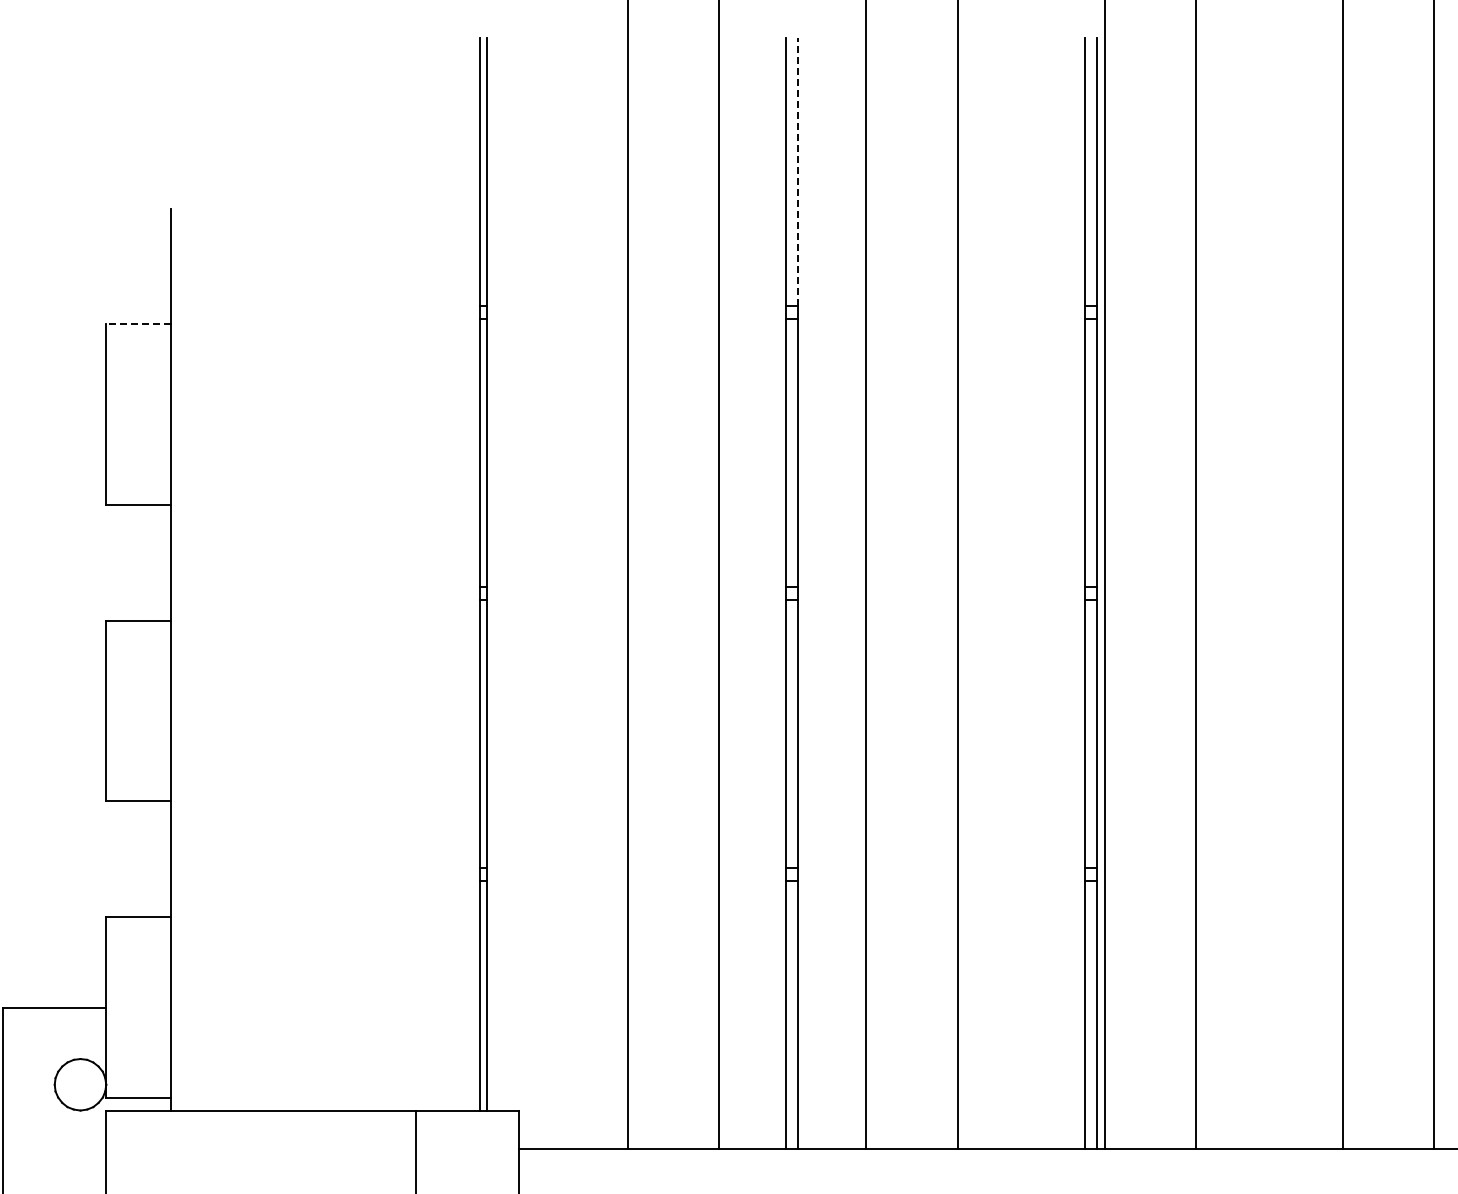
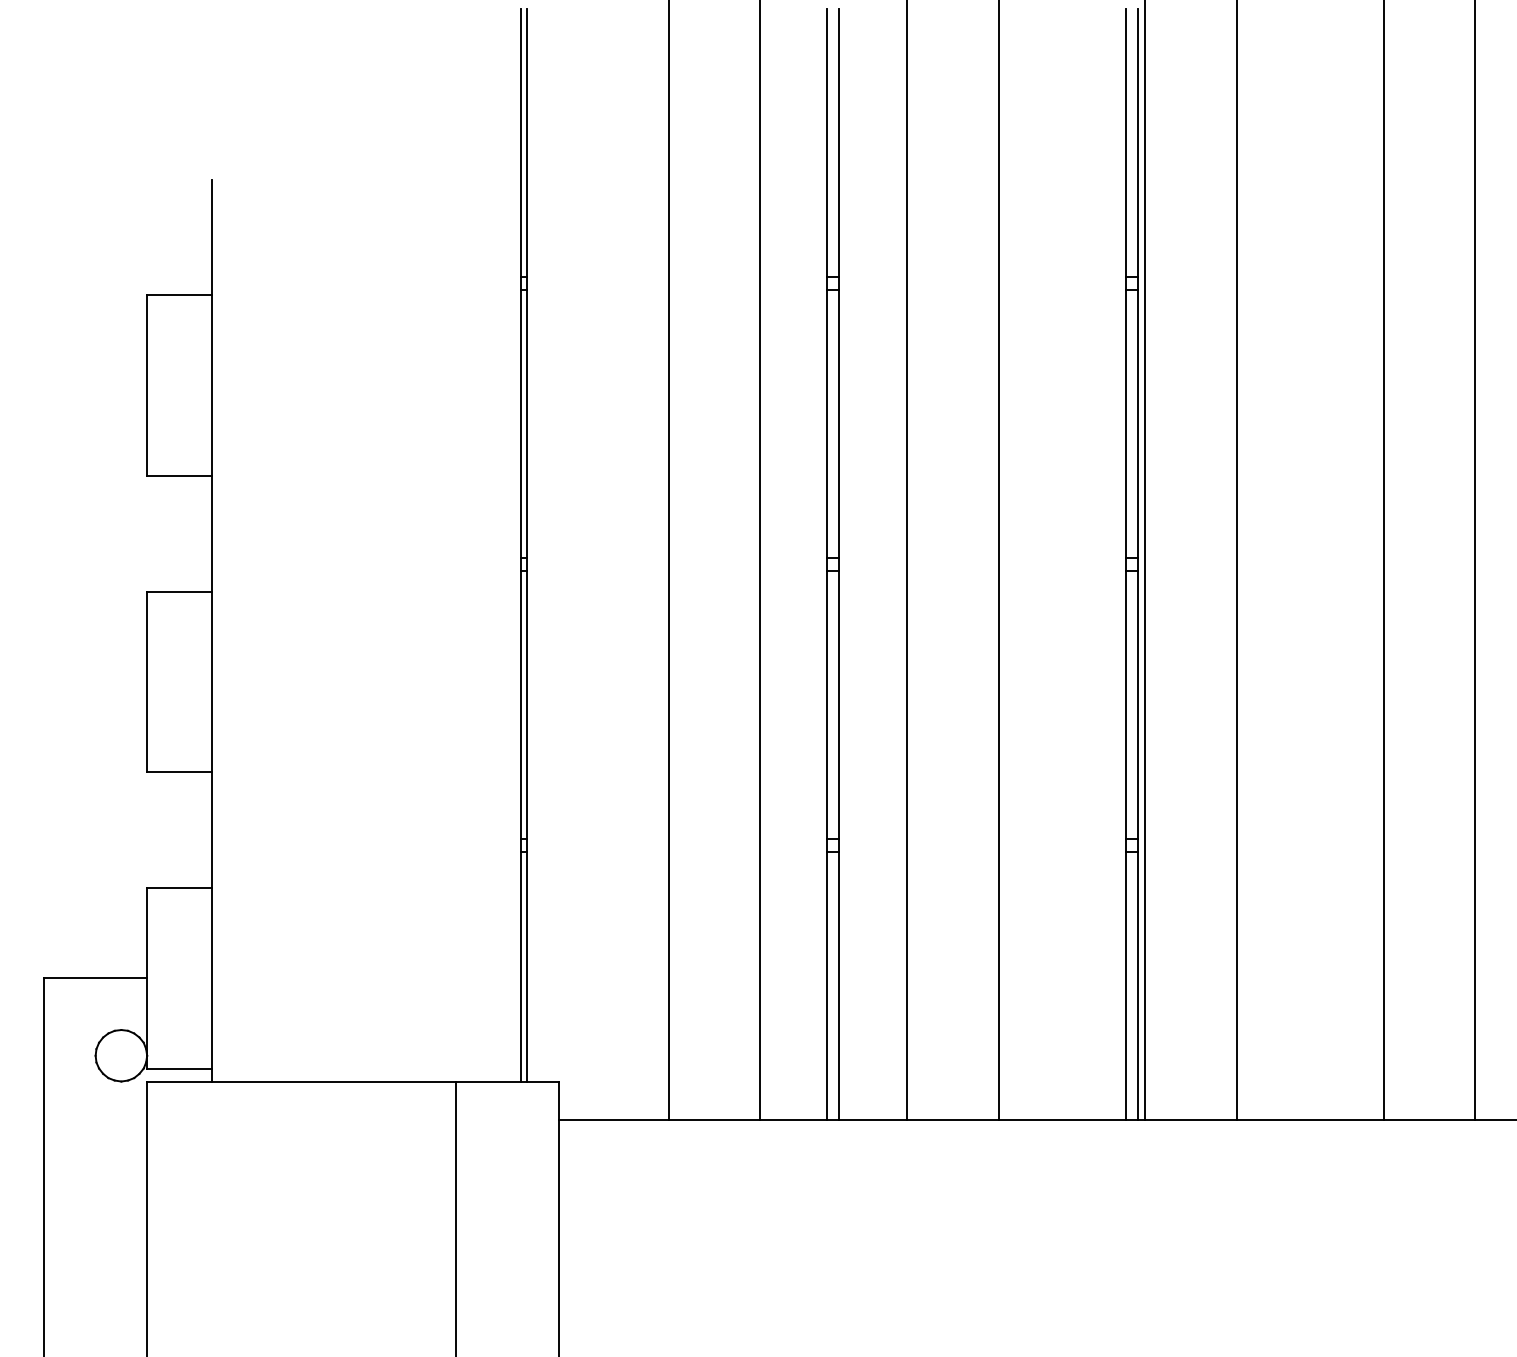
line: (797, 171) -> (838, 142), dashed -> solid
line: (138, 324) -> (179, 295), dashed -> solid

